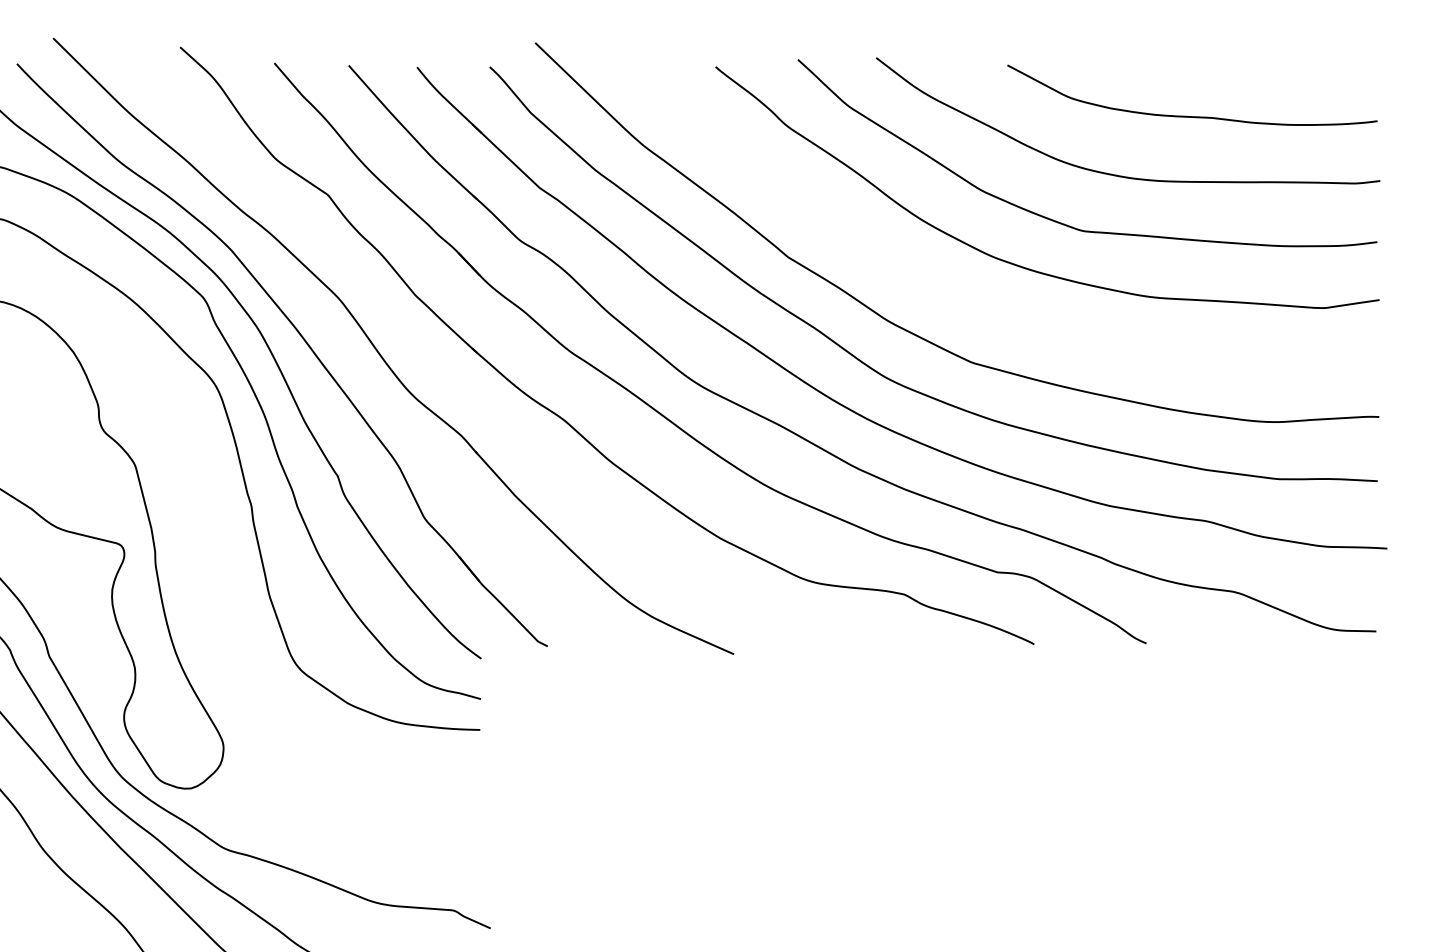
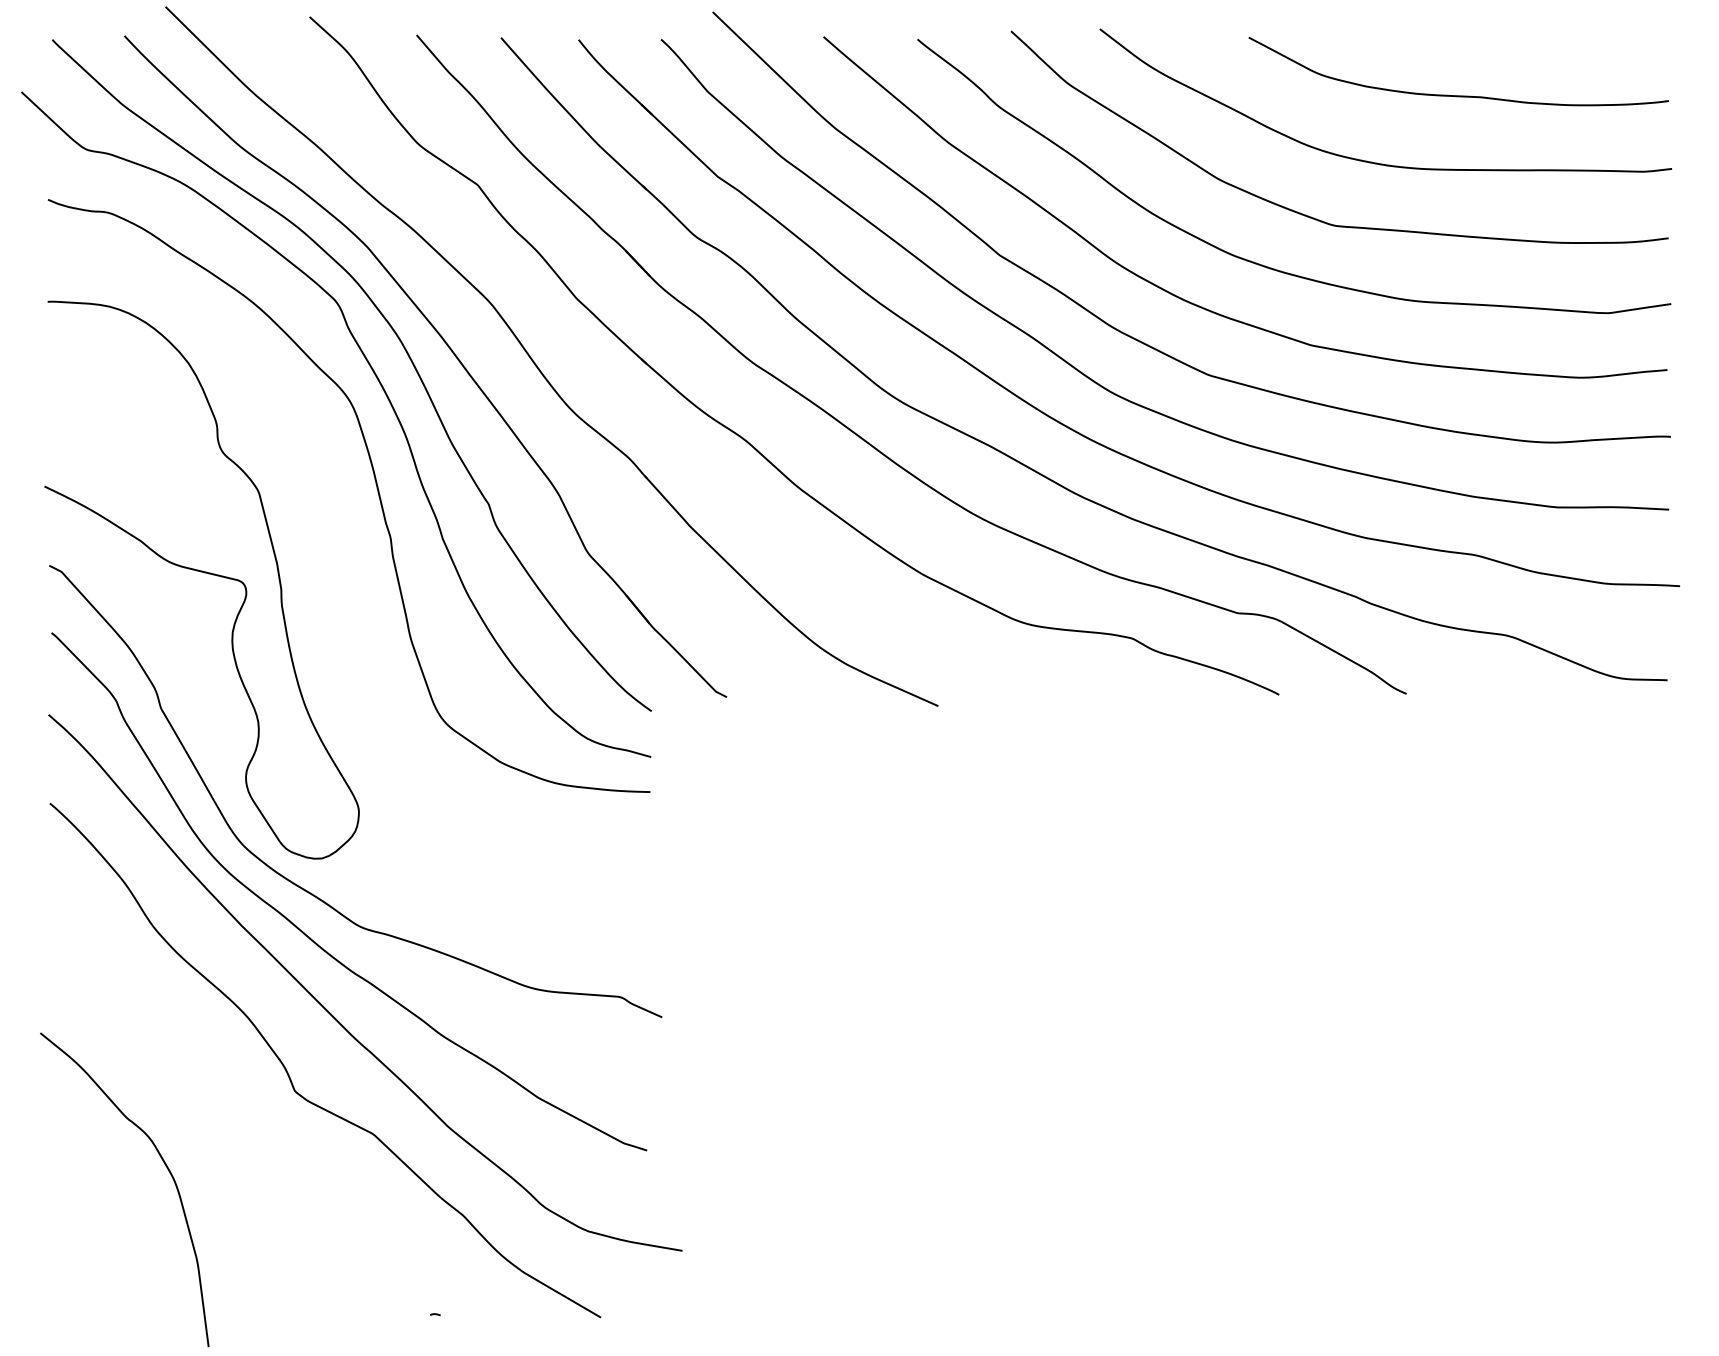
curve: (966, 302) -> (1202, 306), added

